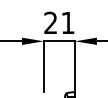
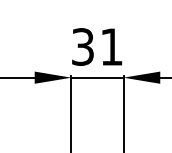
text: (50, 23) -> (82, 47), 21 -> 31

